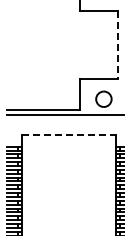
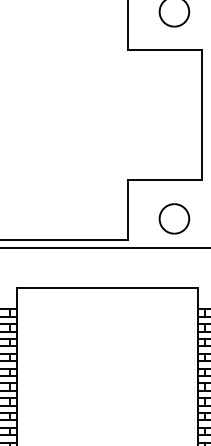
line: (118, 45) -> (202, 116), dashed -> solid
line: (69, 135) -> (108, 288), dashed -> solid

